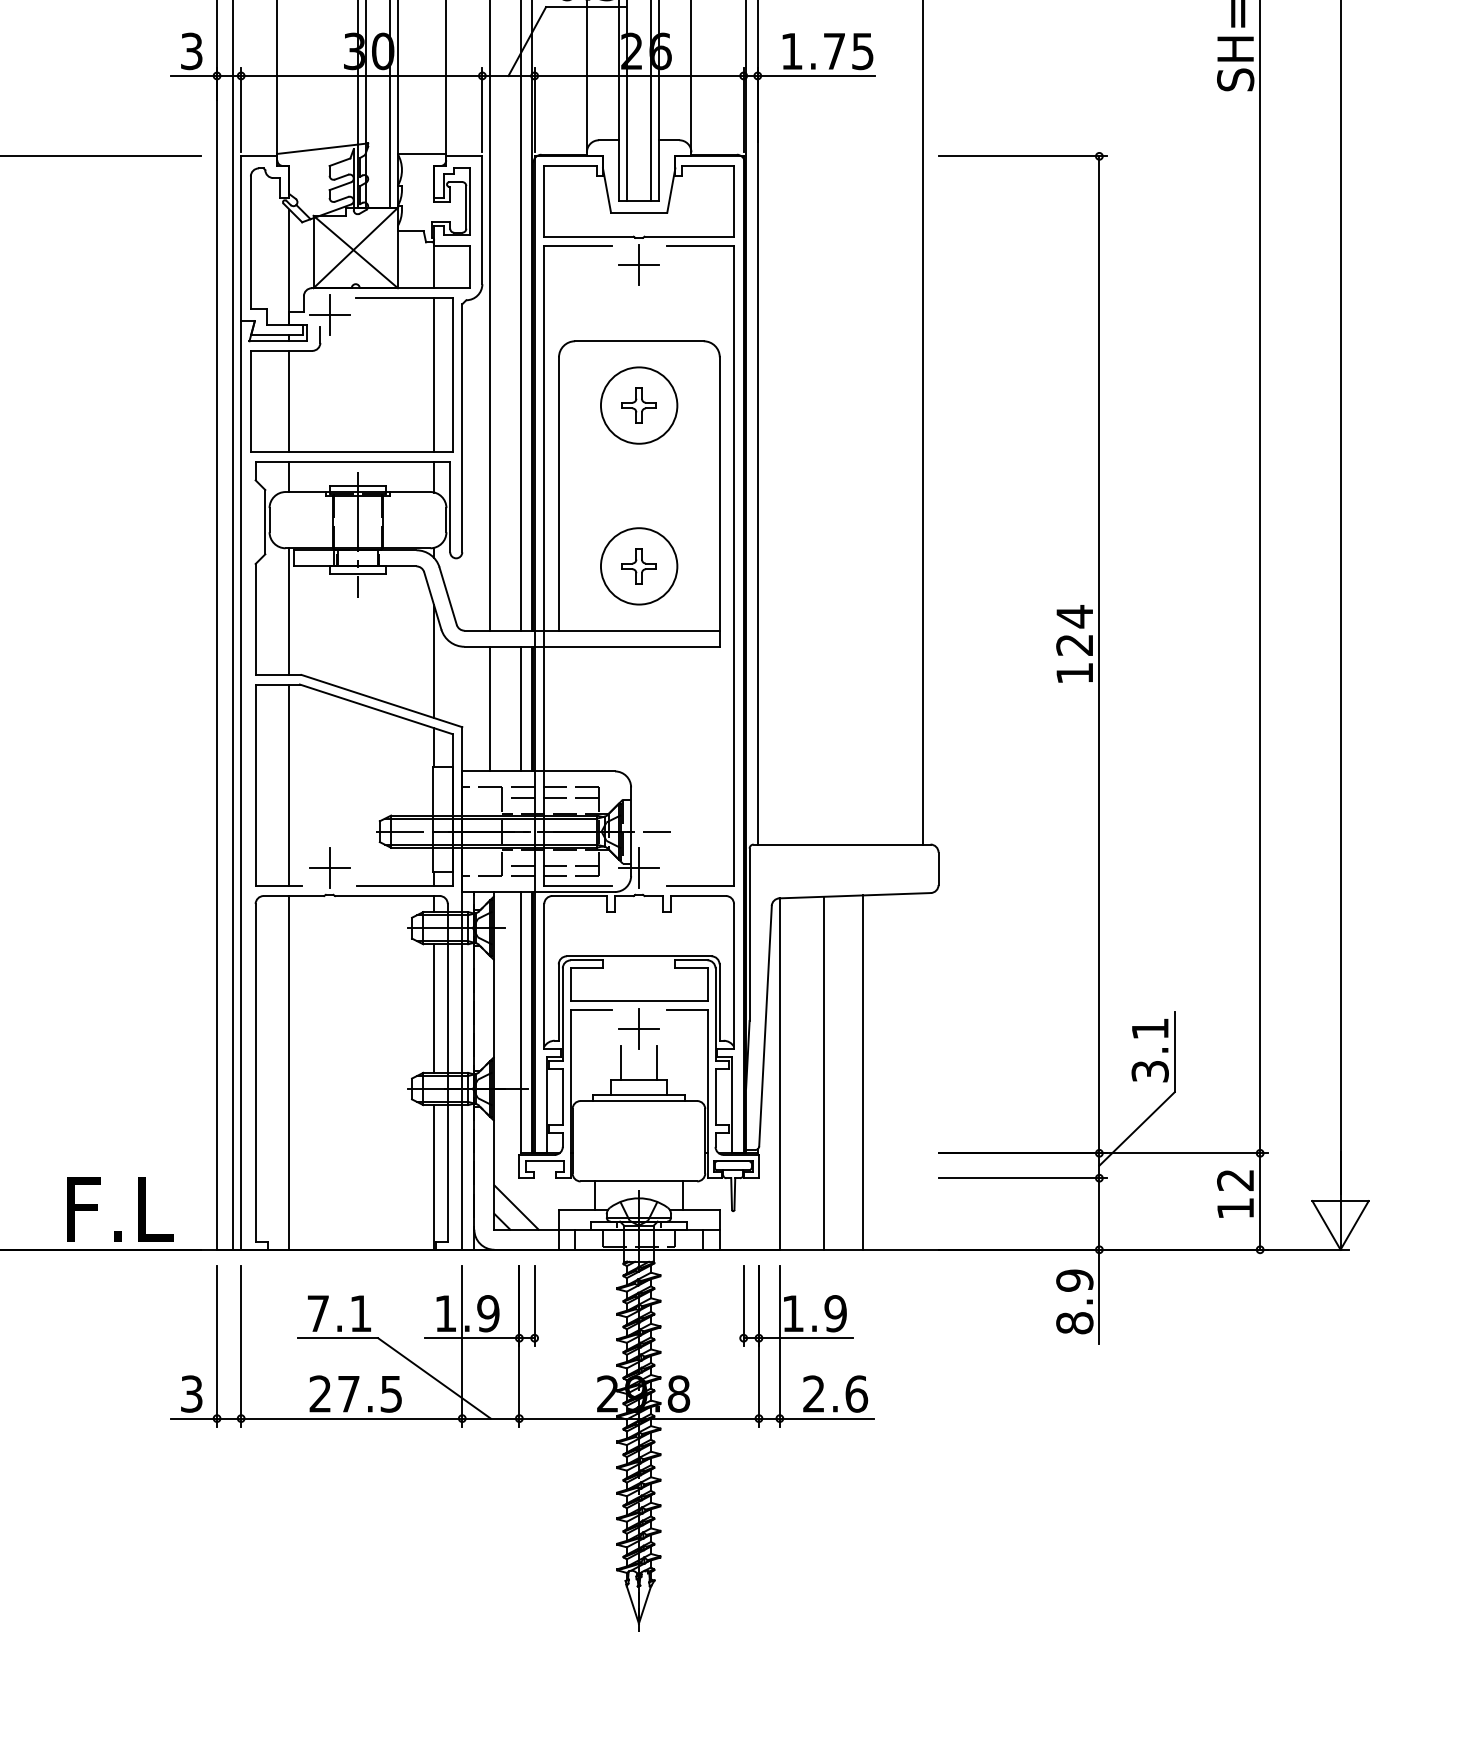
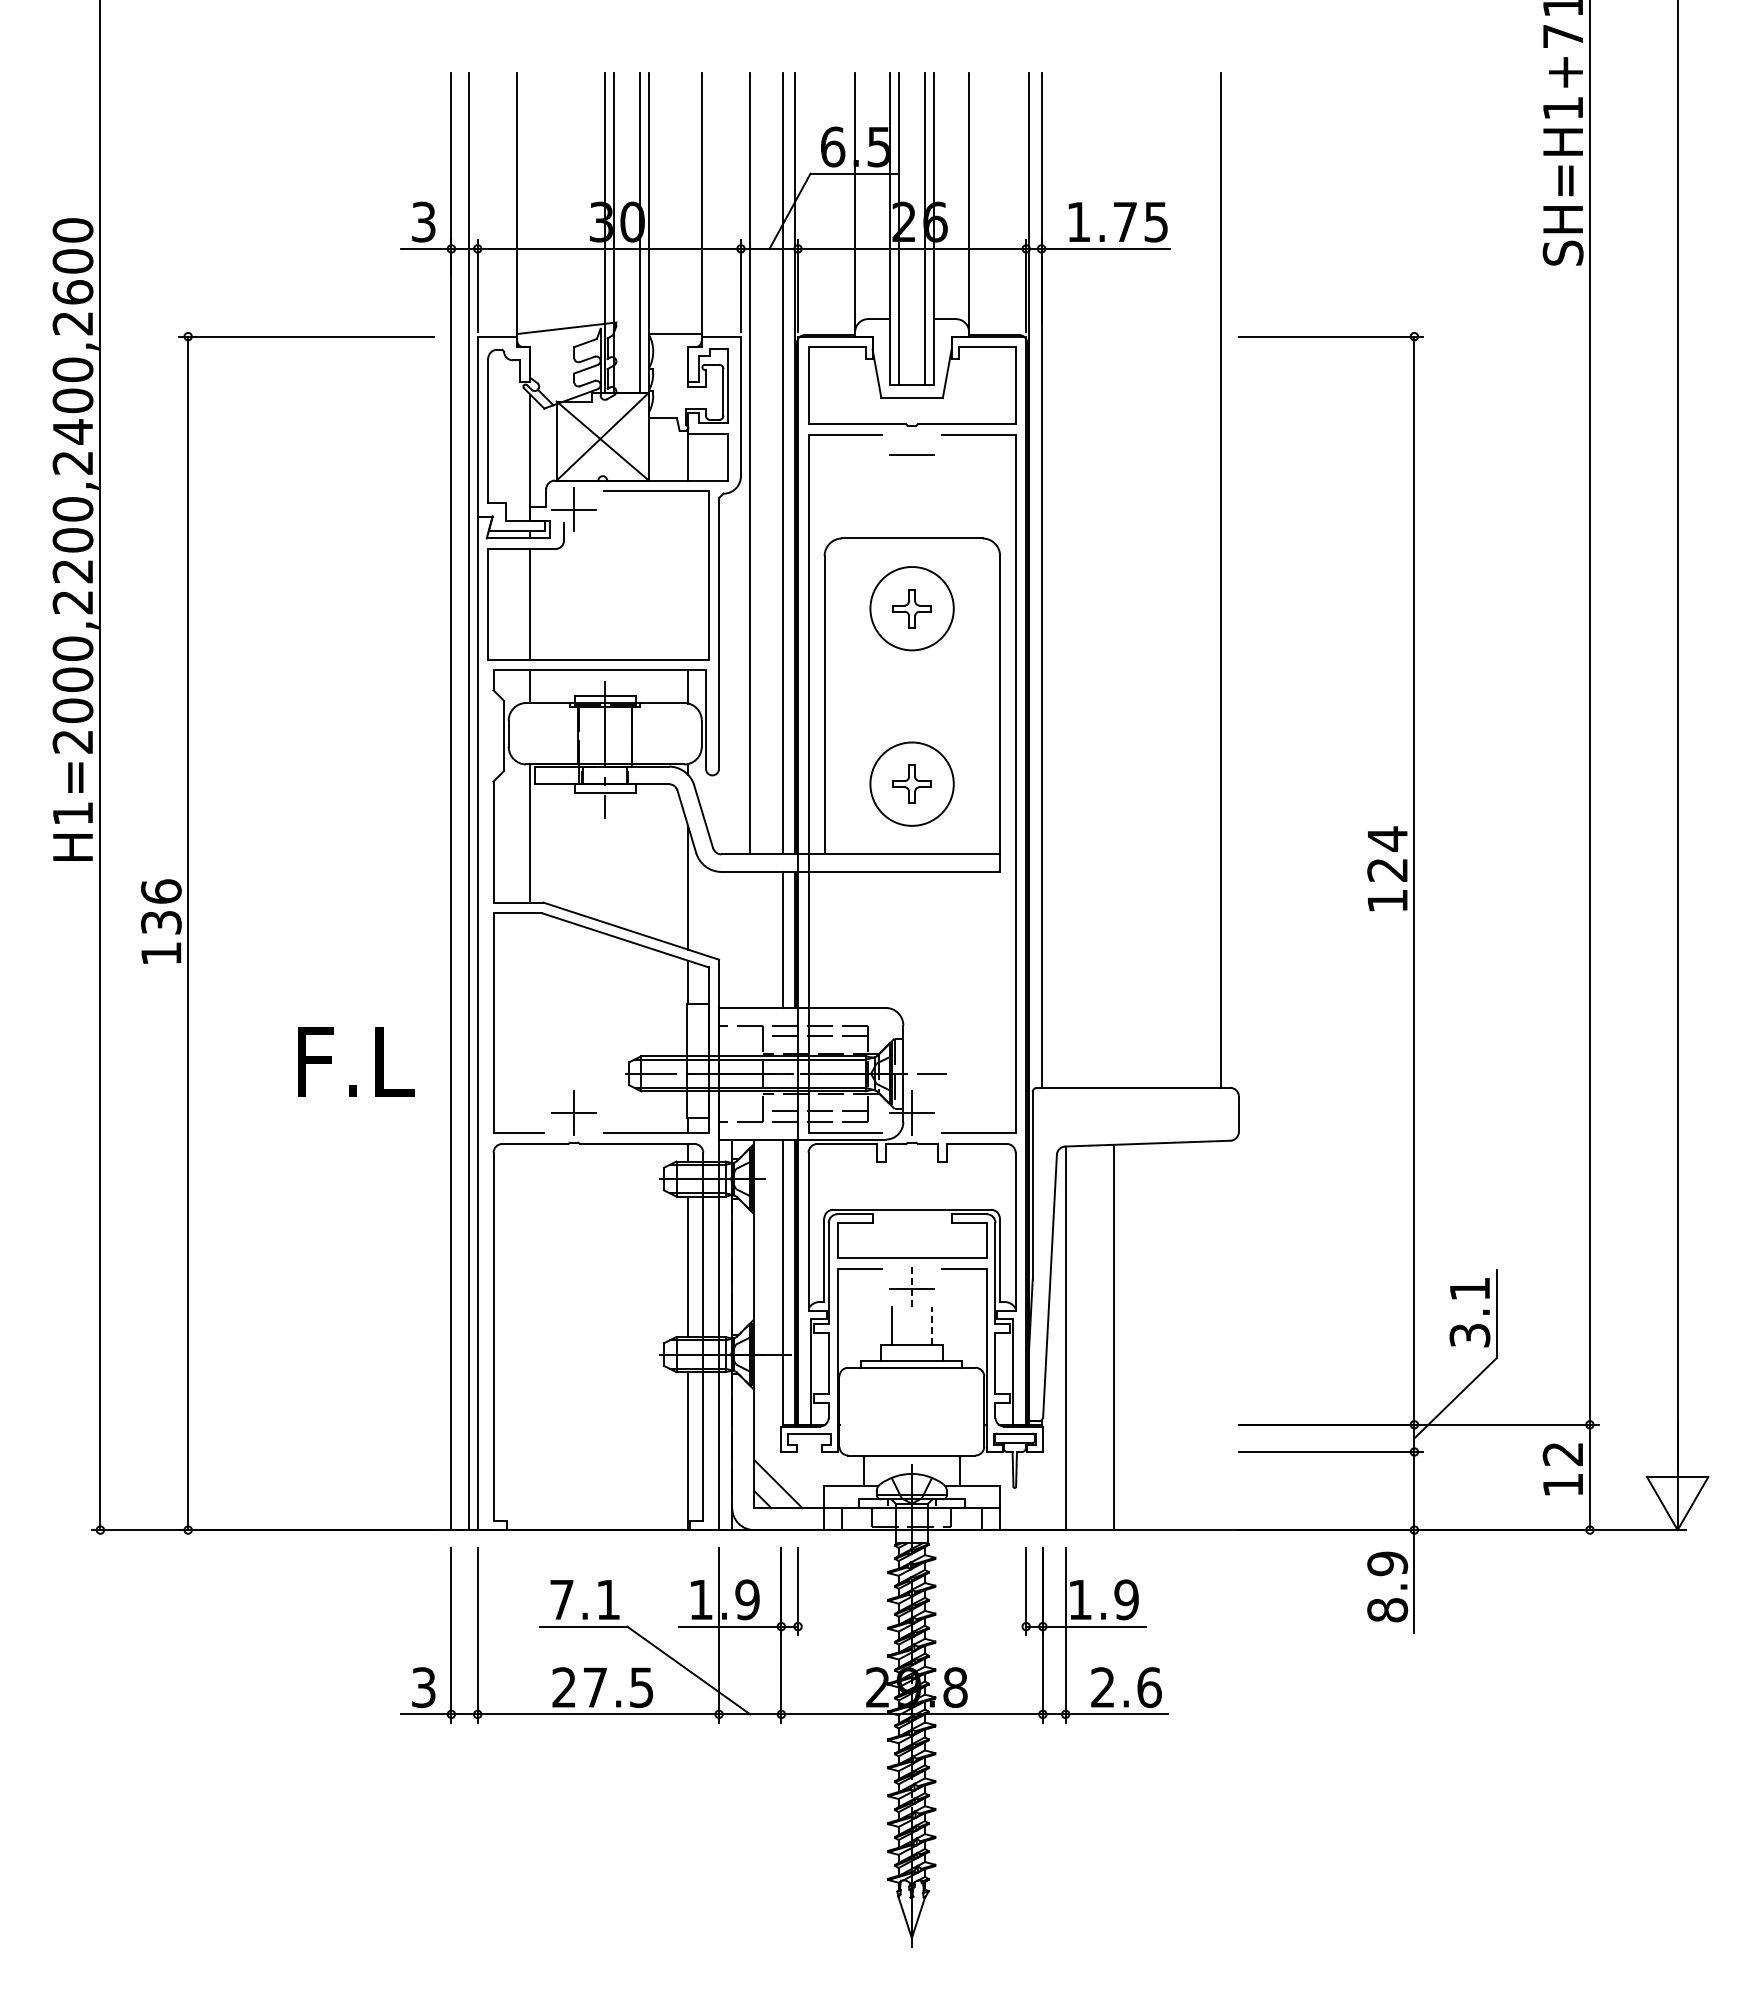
line: (639, 265) -> (912, 455), removed
line: (434, 375) -> (688, 575), removed
line: (490, 708) -> (749, 939), removed
line: (289, 785) -> (530, 1023), removed
line: (639, 1028) -> (912, 1288), solid -> dashed
line: (656, 1063) -> (931, 1326), solid -> dashed
line: (289, 1072) -> (530, 1336), removed
line: (863, 1072) -> (1156, 1336), removed
text: (120, 1208) -> (356, 1061), moved

